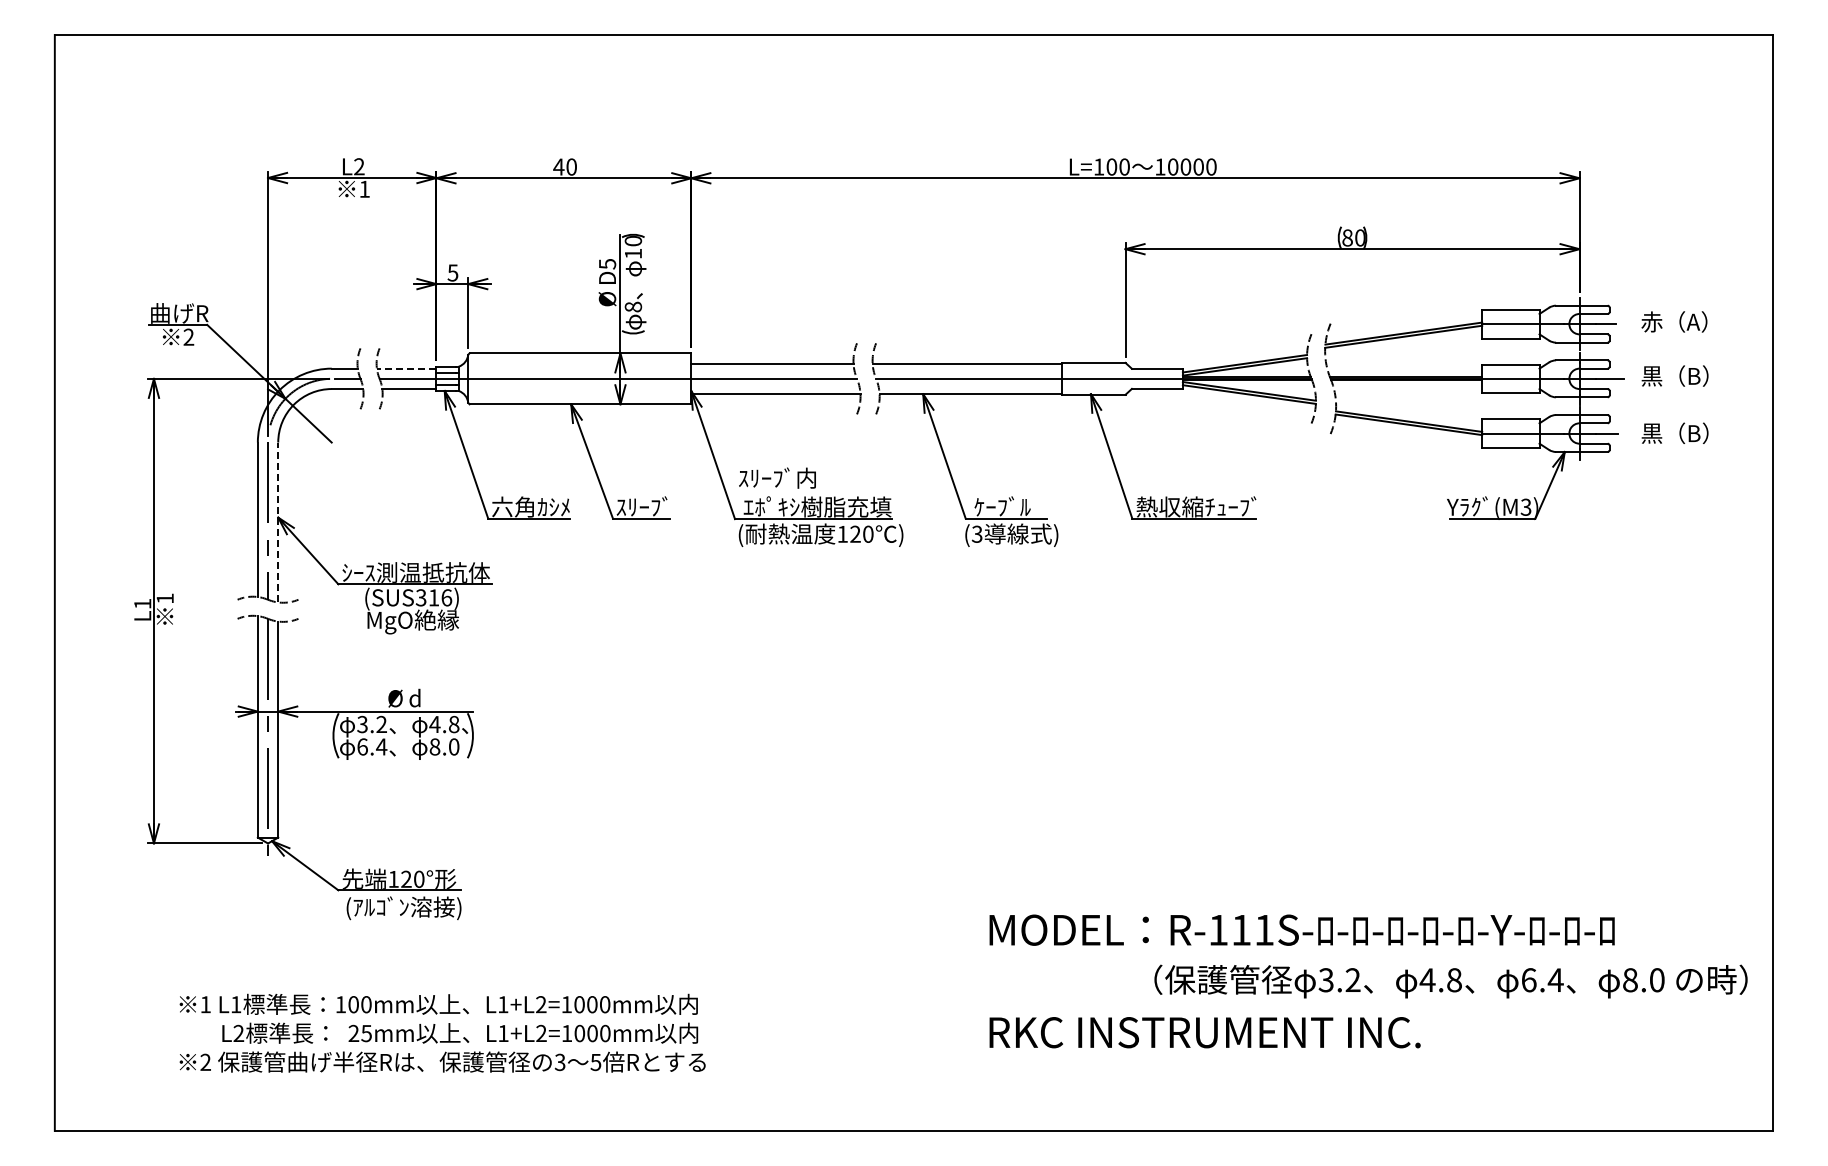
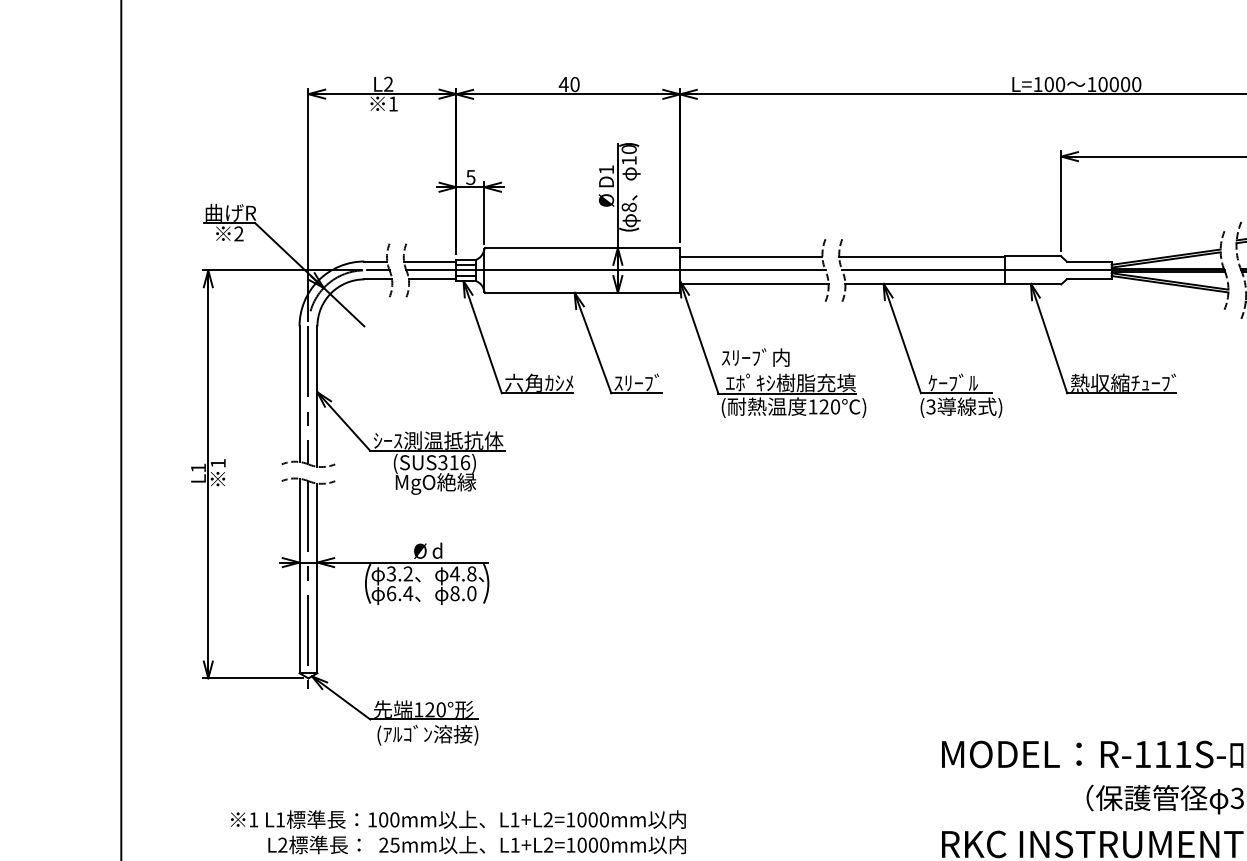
text: (607, 264) -> (606, 170), D5 -> D1
line: (406, 368) -> (430, 261), dashed -> solid
line: (278, 522) -> (317, 396), dashed -> solid

